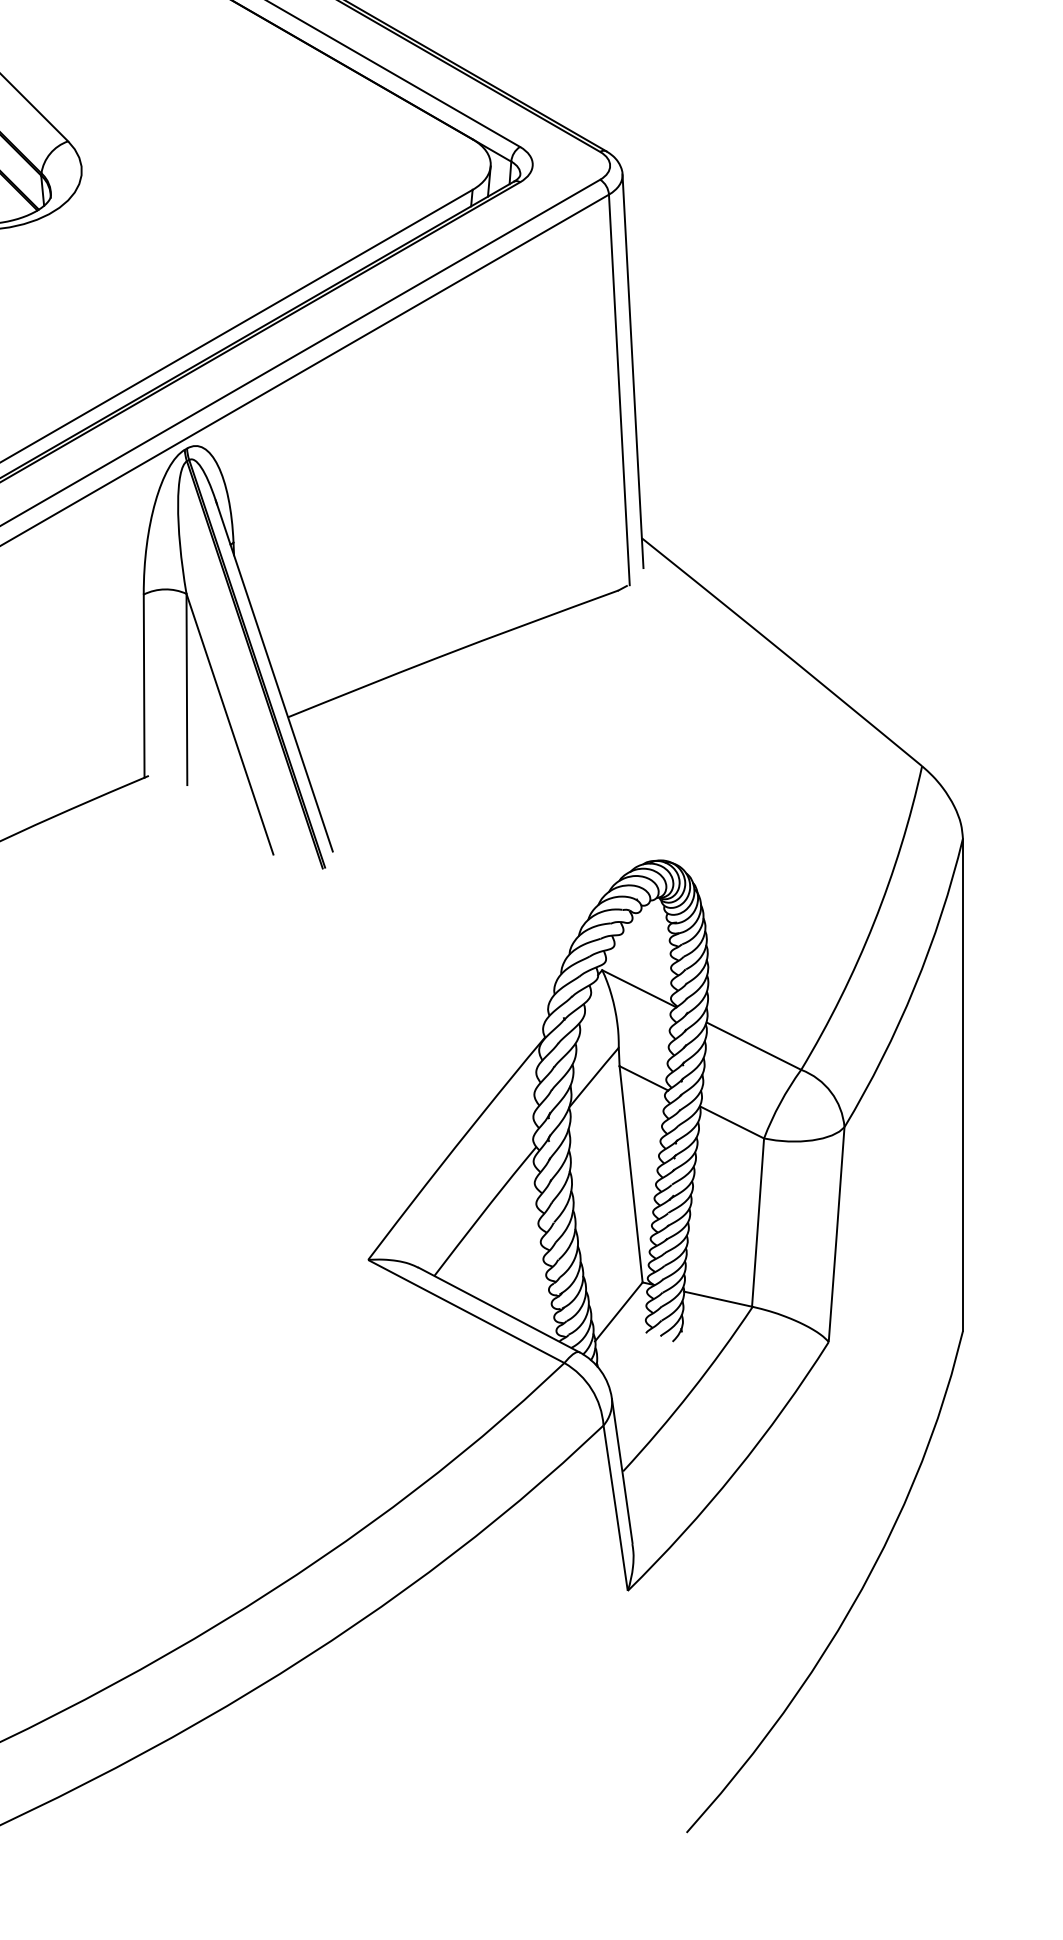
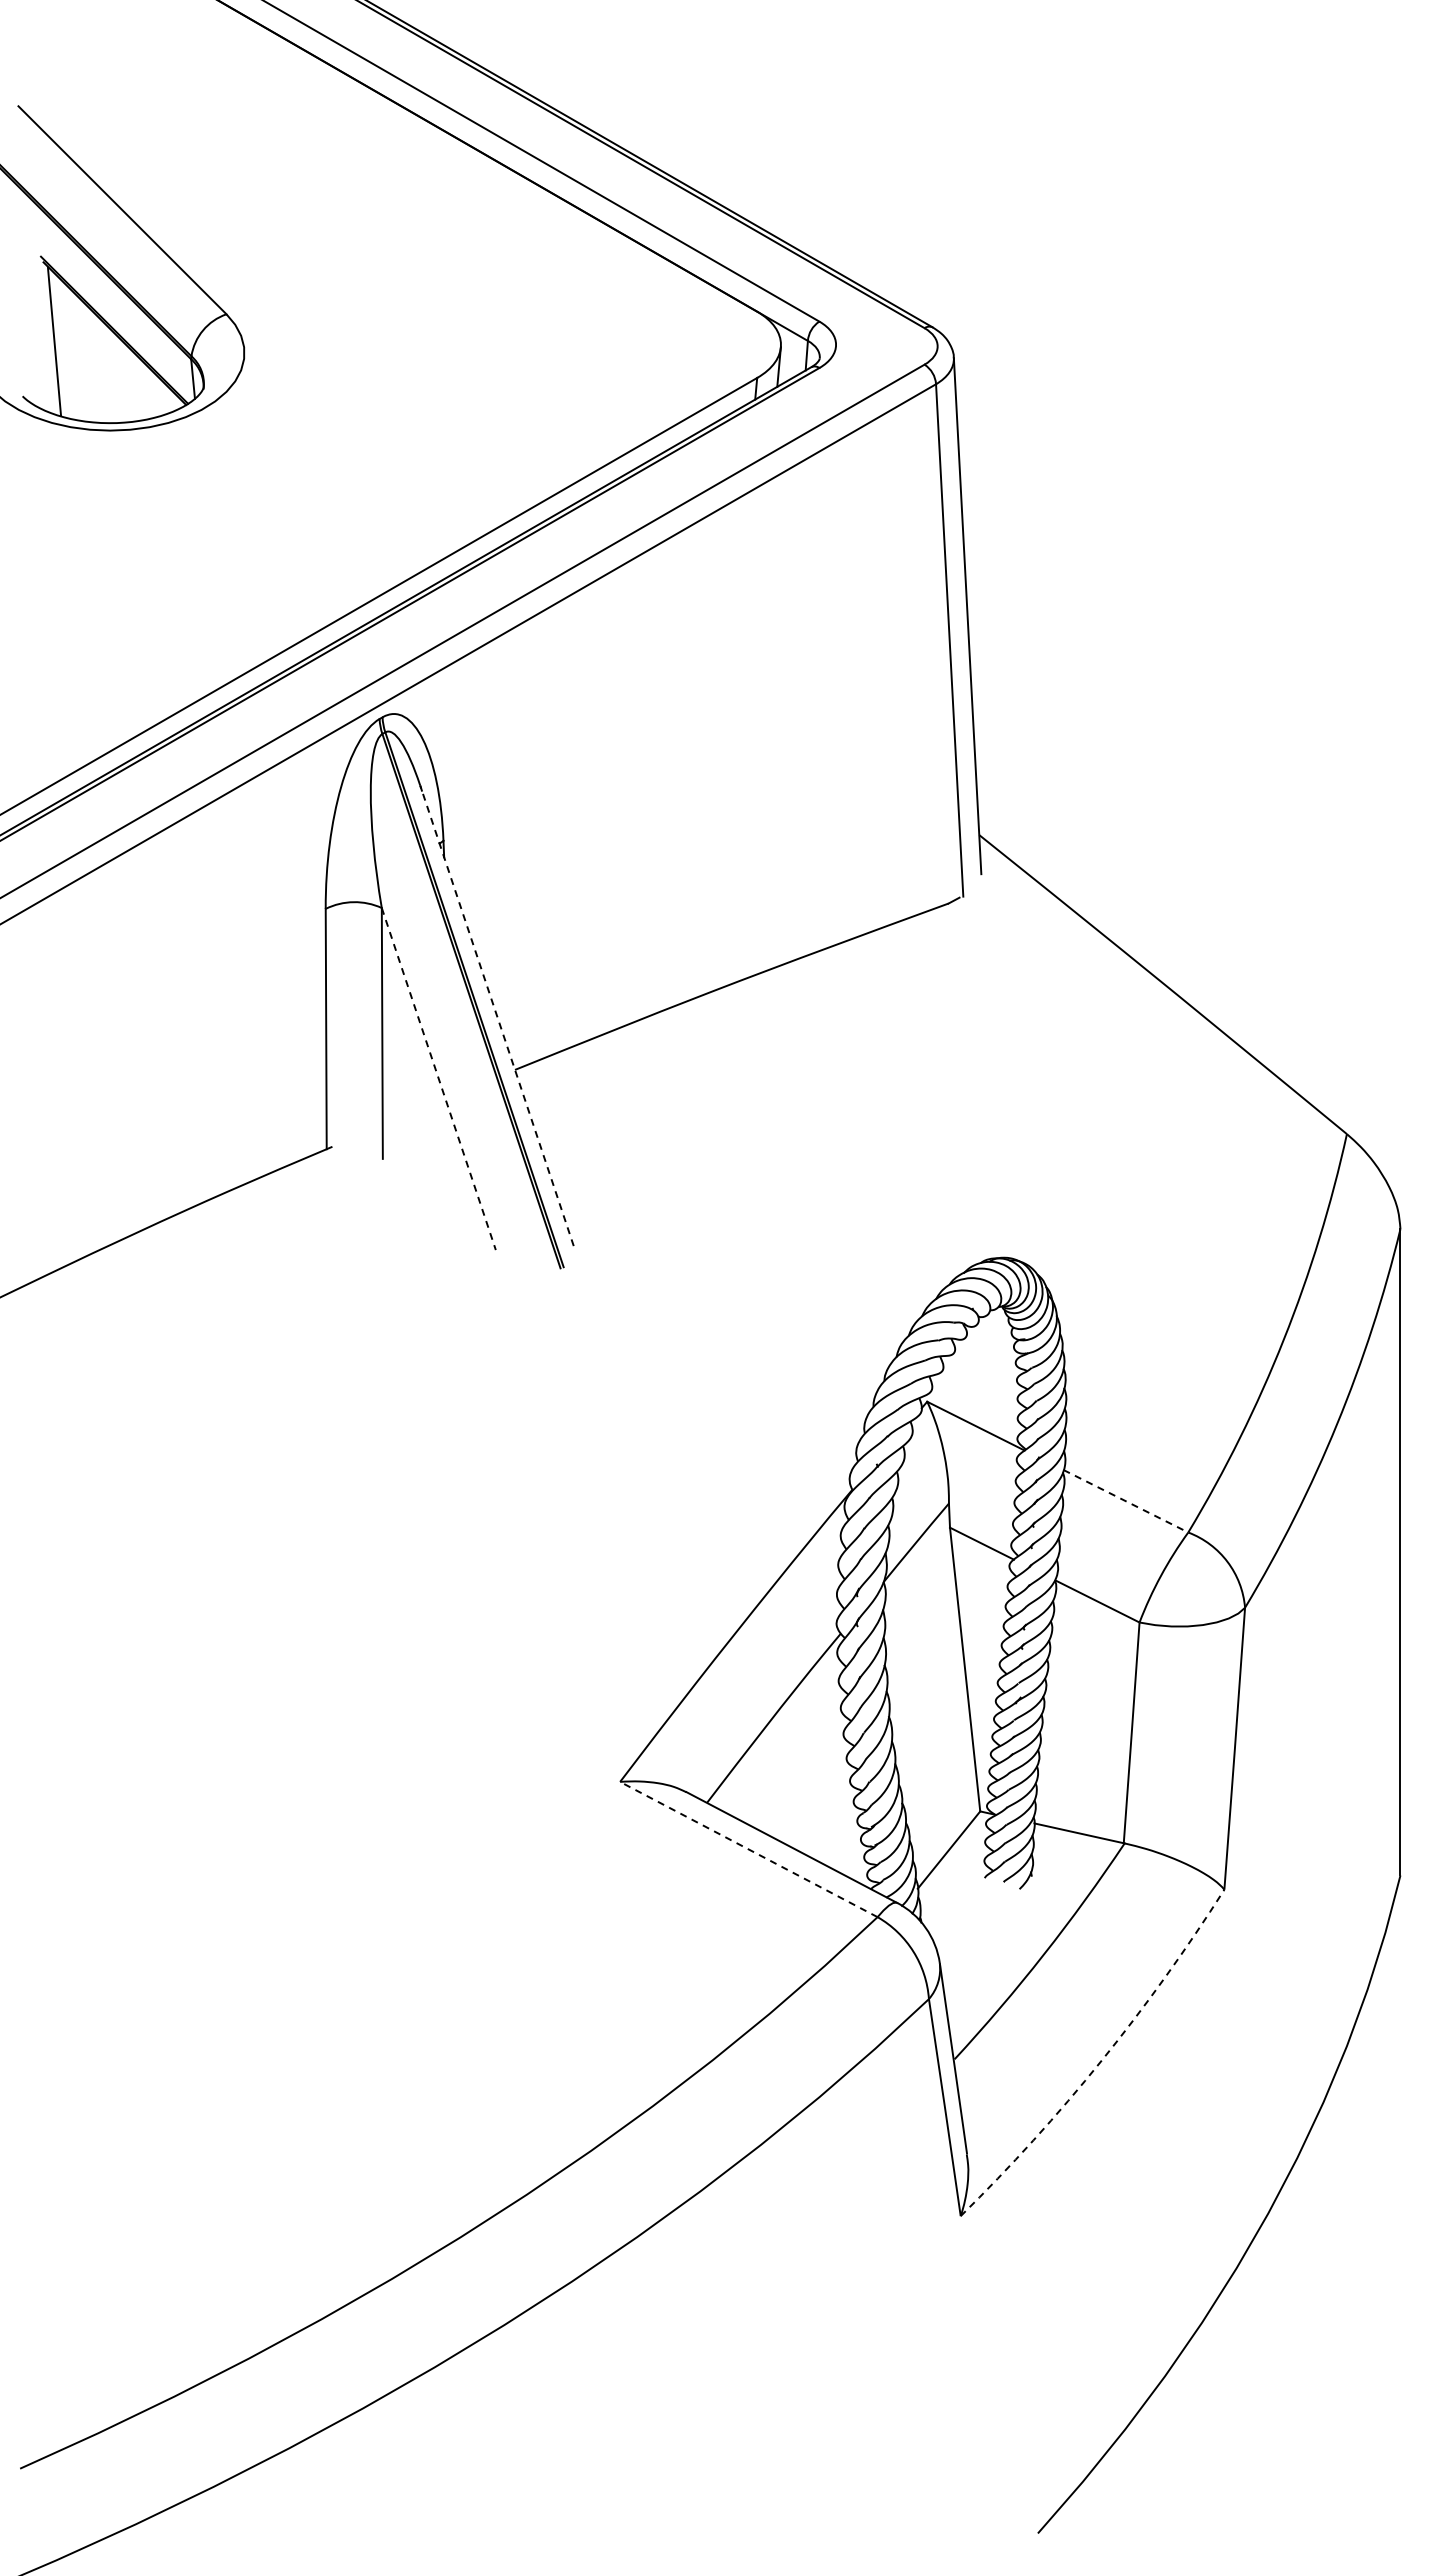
line: (273, 675) -> (496, 1015), solid -> dashed
line: (229, 724) -> (438, 1079), solid -> dashed
line: (752, 1045) -> (1124, 1500), solid -> dashed
line: (465, 1310) -> (747, 1848), solid -> dashed
arc: (735, 1472) -> (1101, 2060), solid -> dashed

